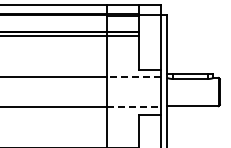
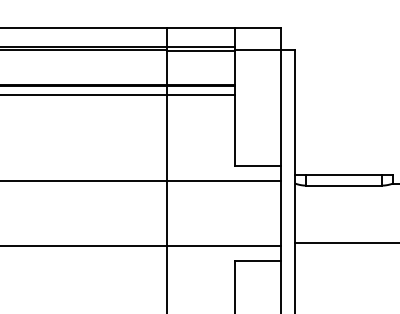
line: (134, 76) -> (225, 180), dashed -> solid
line: (134, 107) -> (225, 246), dashed -> solid

